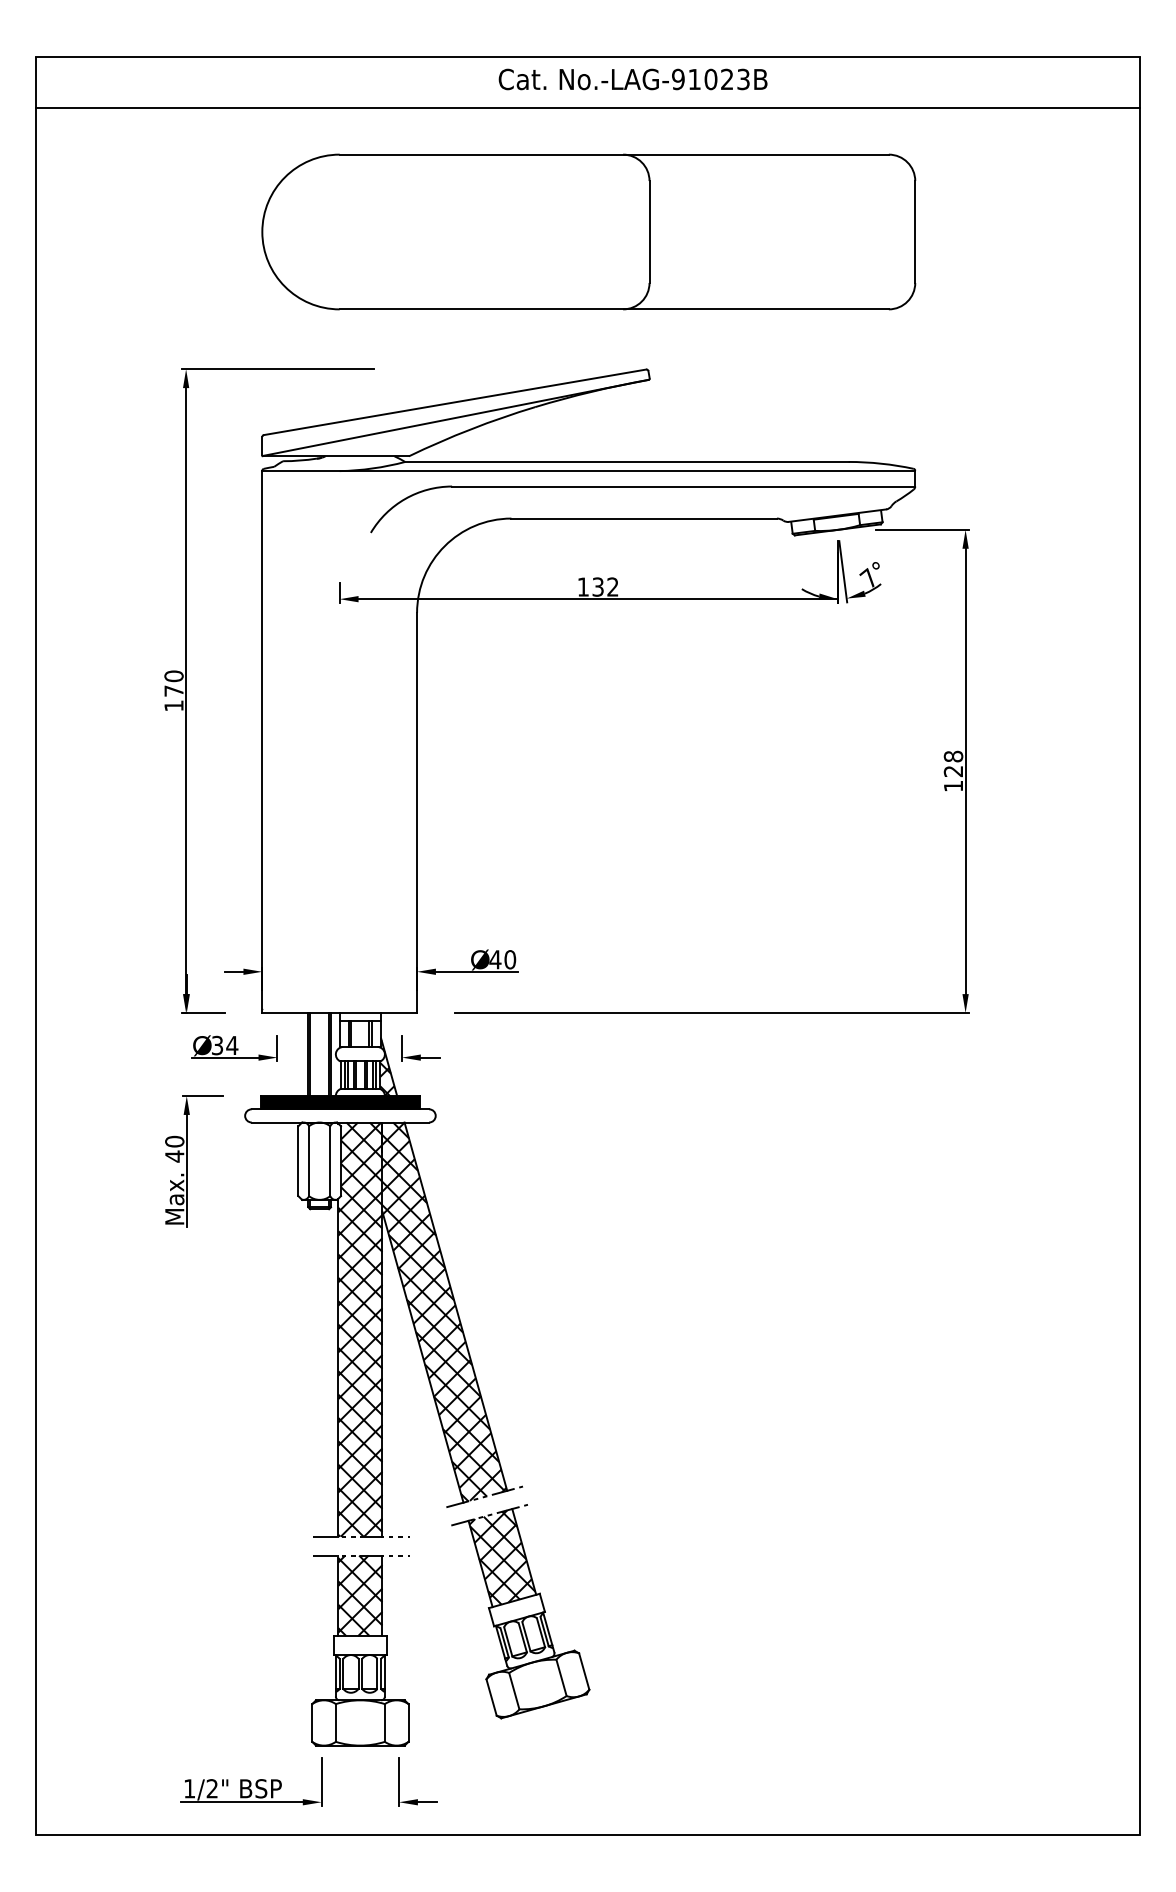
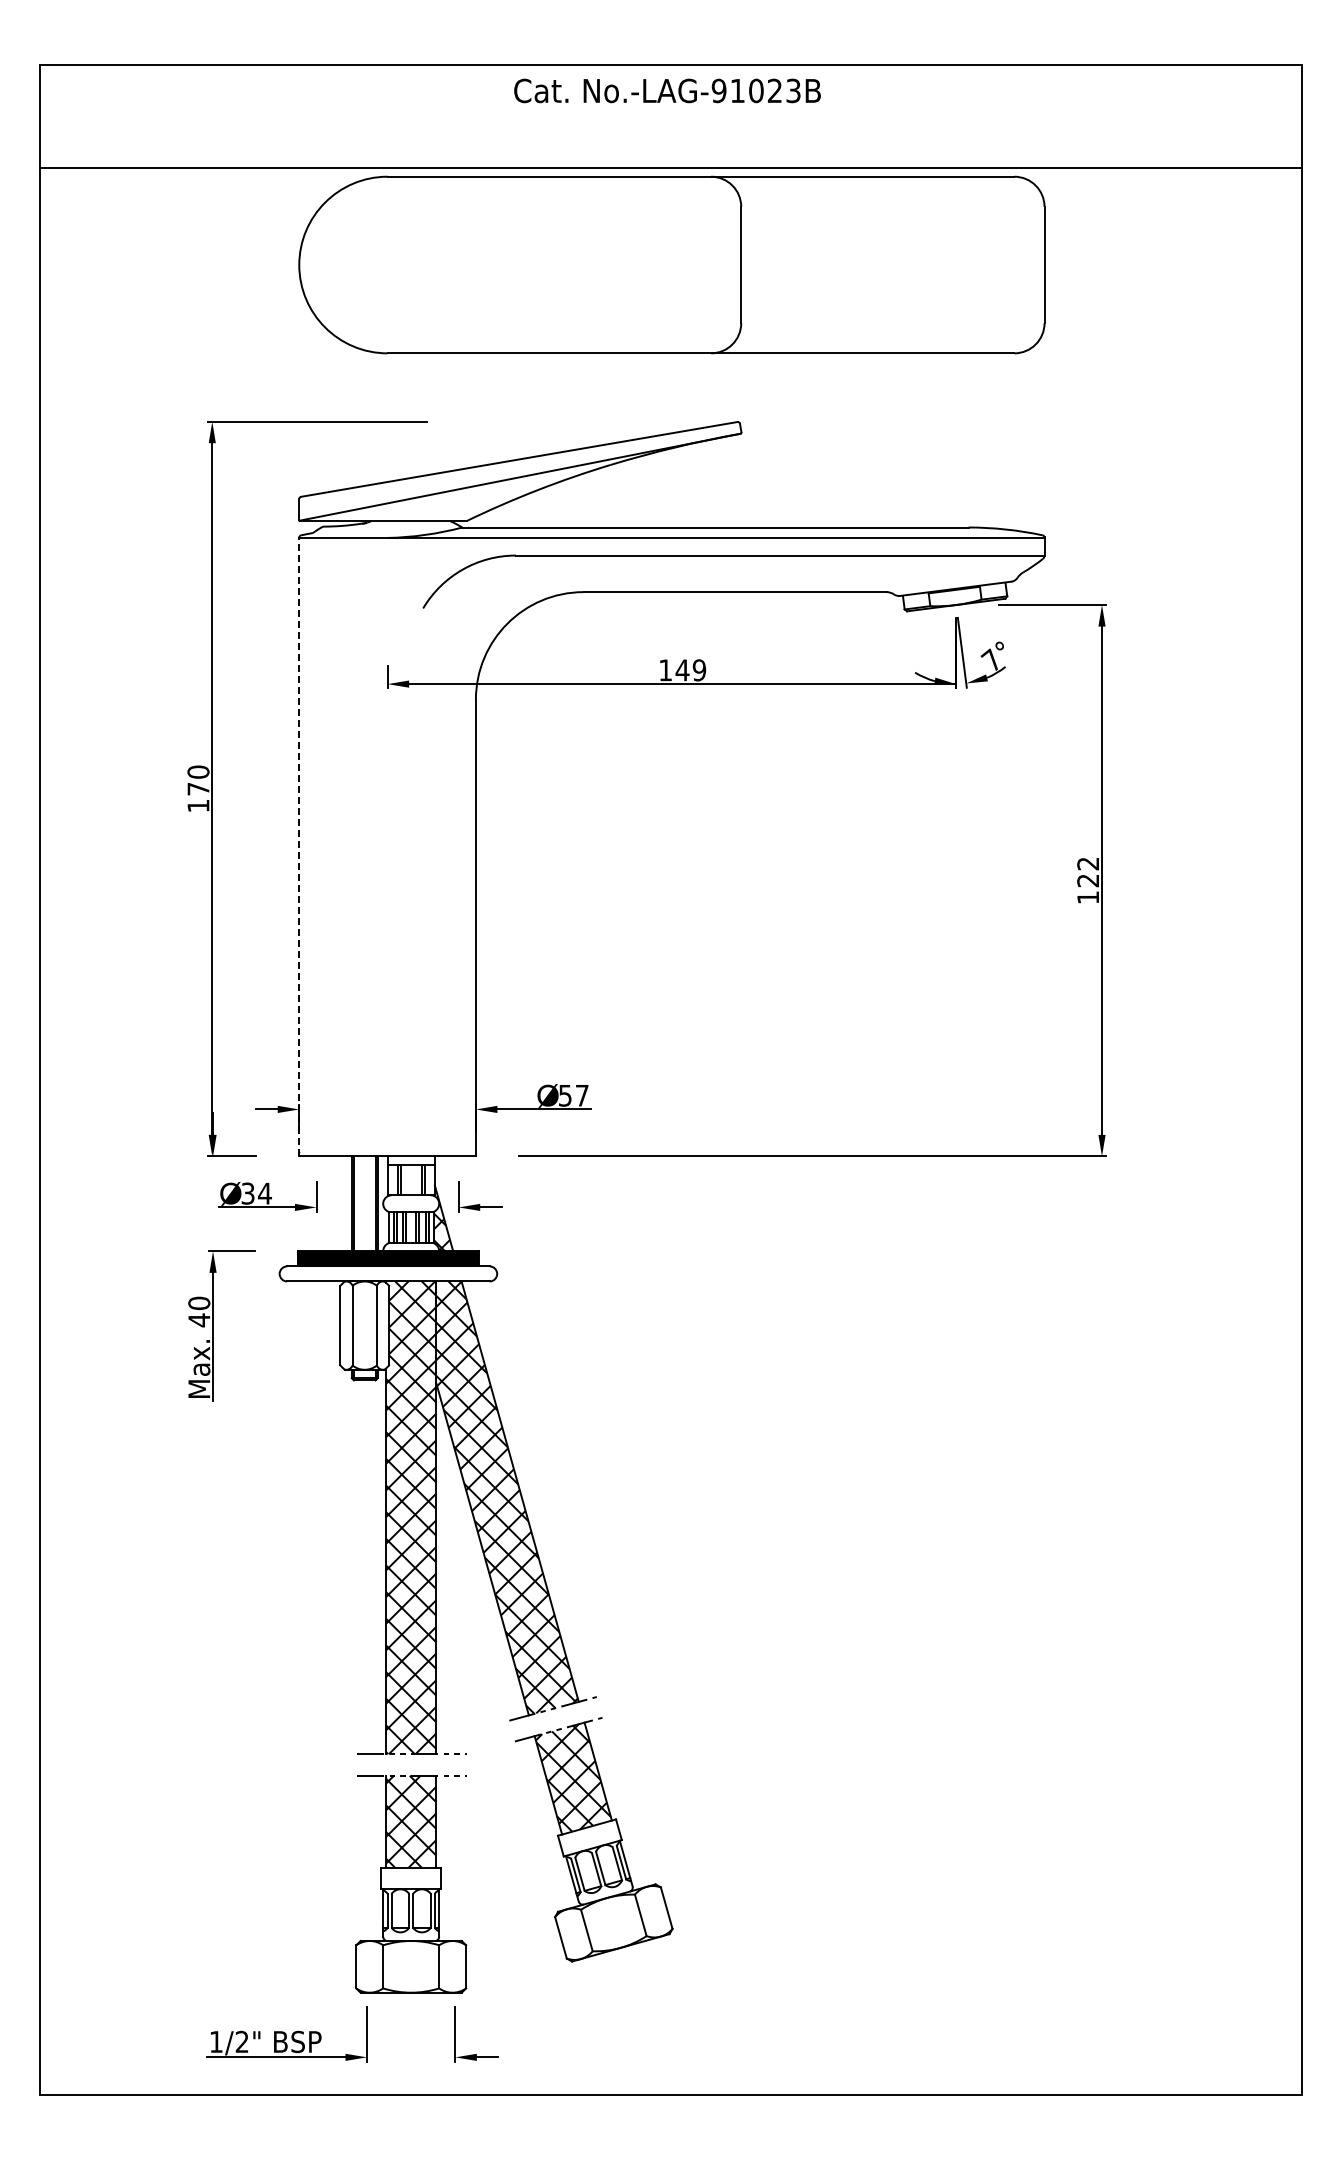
text: (633, 79) -> (667, 90), moved
line: (587, 108) -> (670, 168), moved
text: (605, 587) -> (690, 670), 132 -> 149
line: (262, 741) -> (299, 846), solid -> dashed
text: (953, 756) -> (1088, 863), 128 -> 122
text: (502, 959) -> (573, 1095), 40 -> 57

